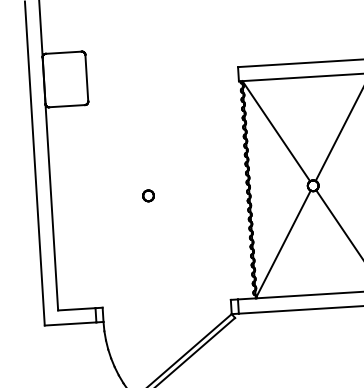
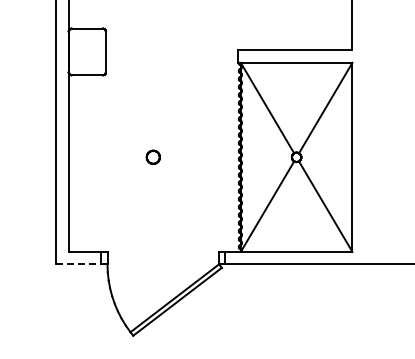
part: (147, 196) -> (152, 157), size x1.4
line: (71, 324) -> (79, 264), solid -> dashed

